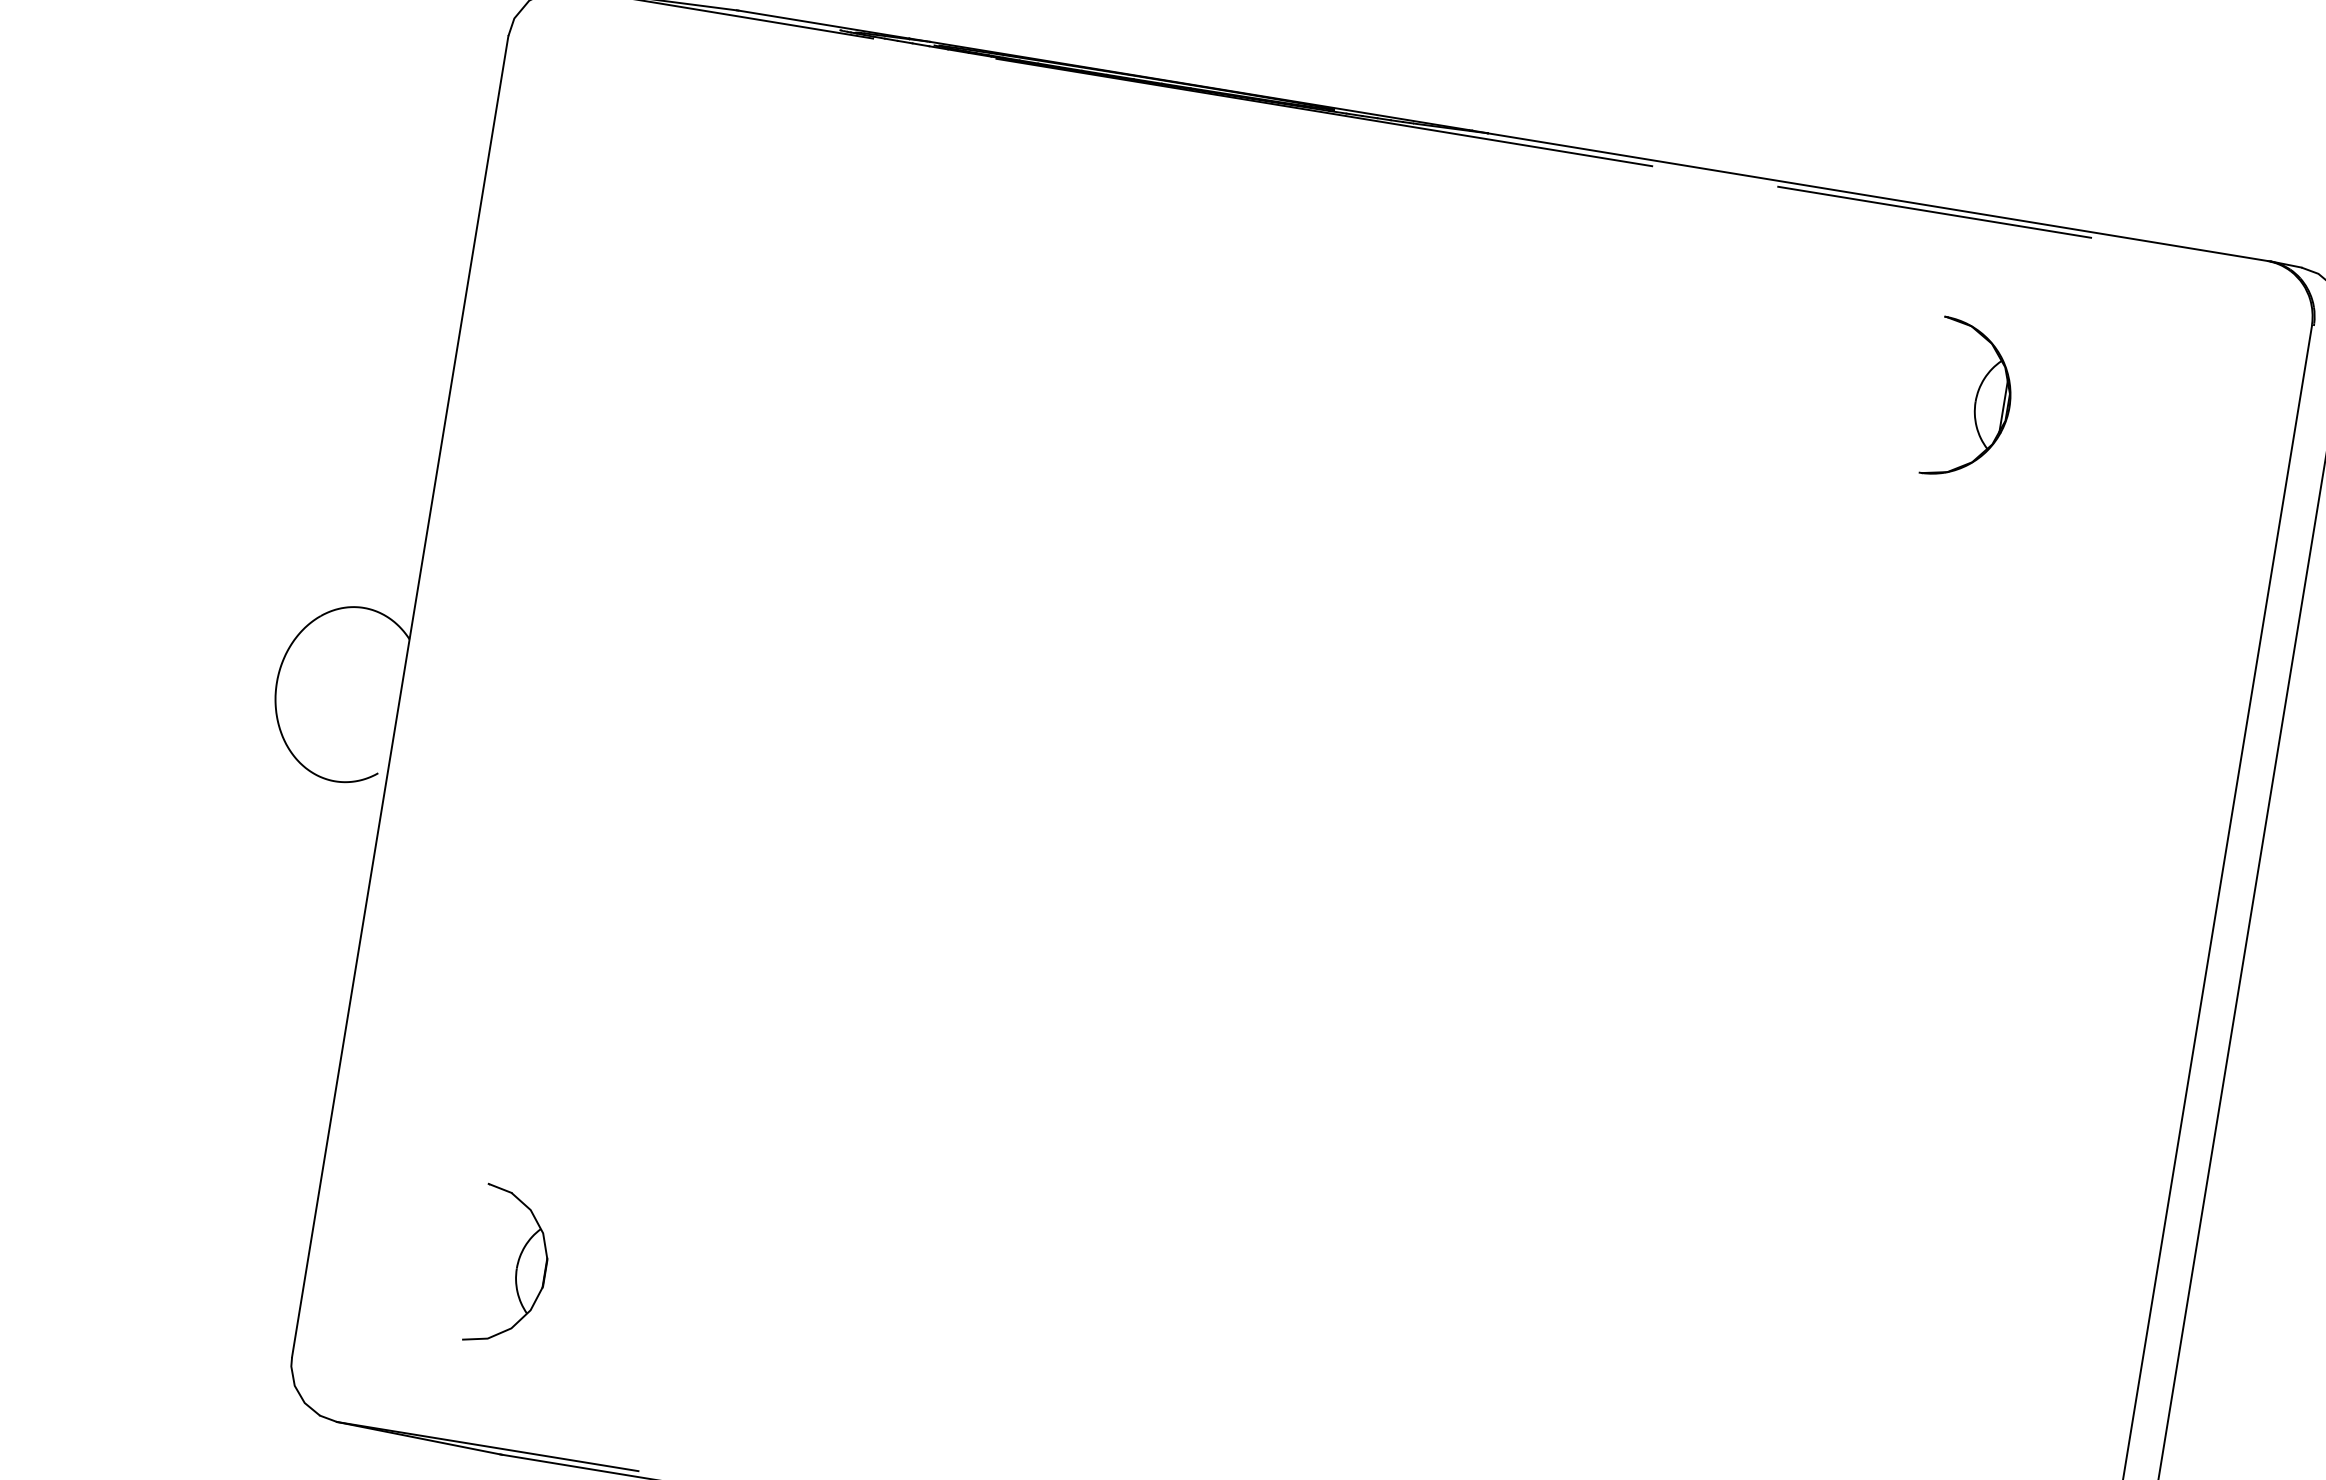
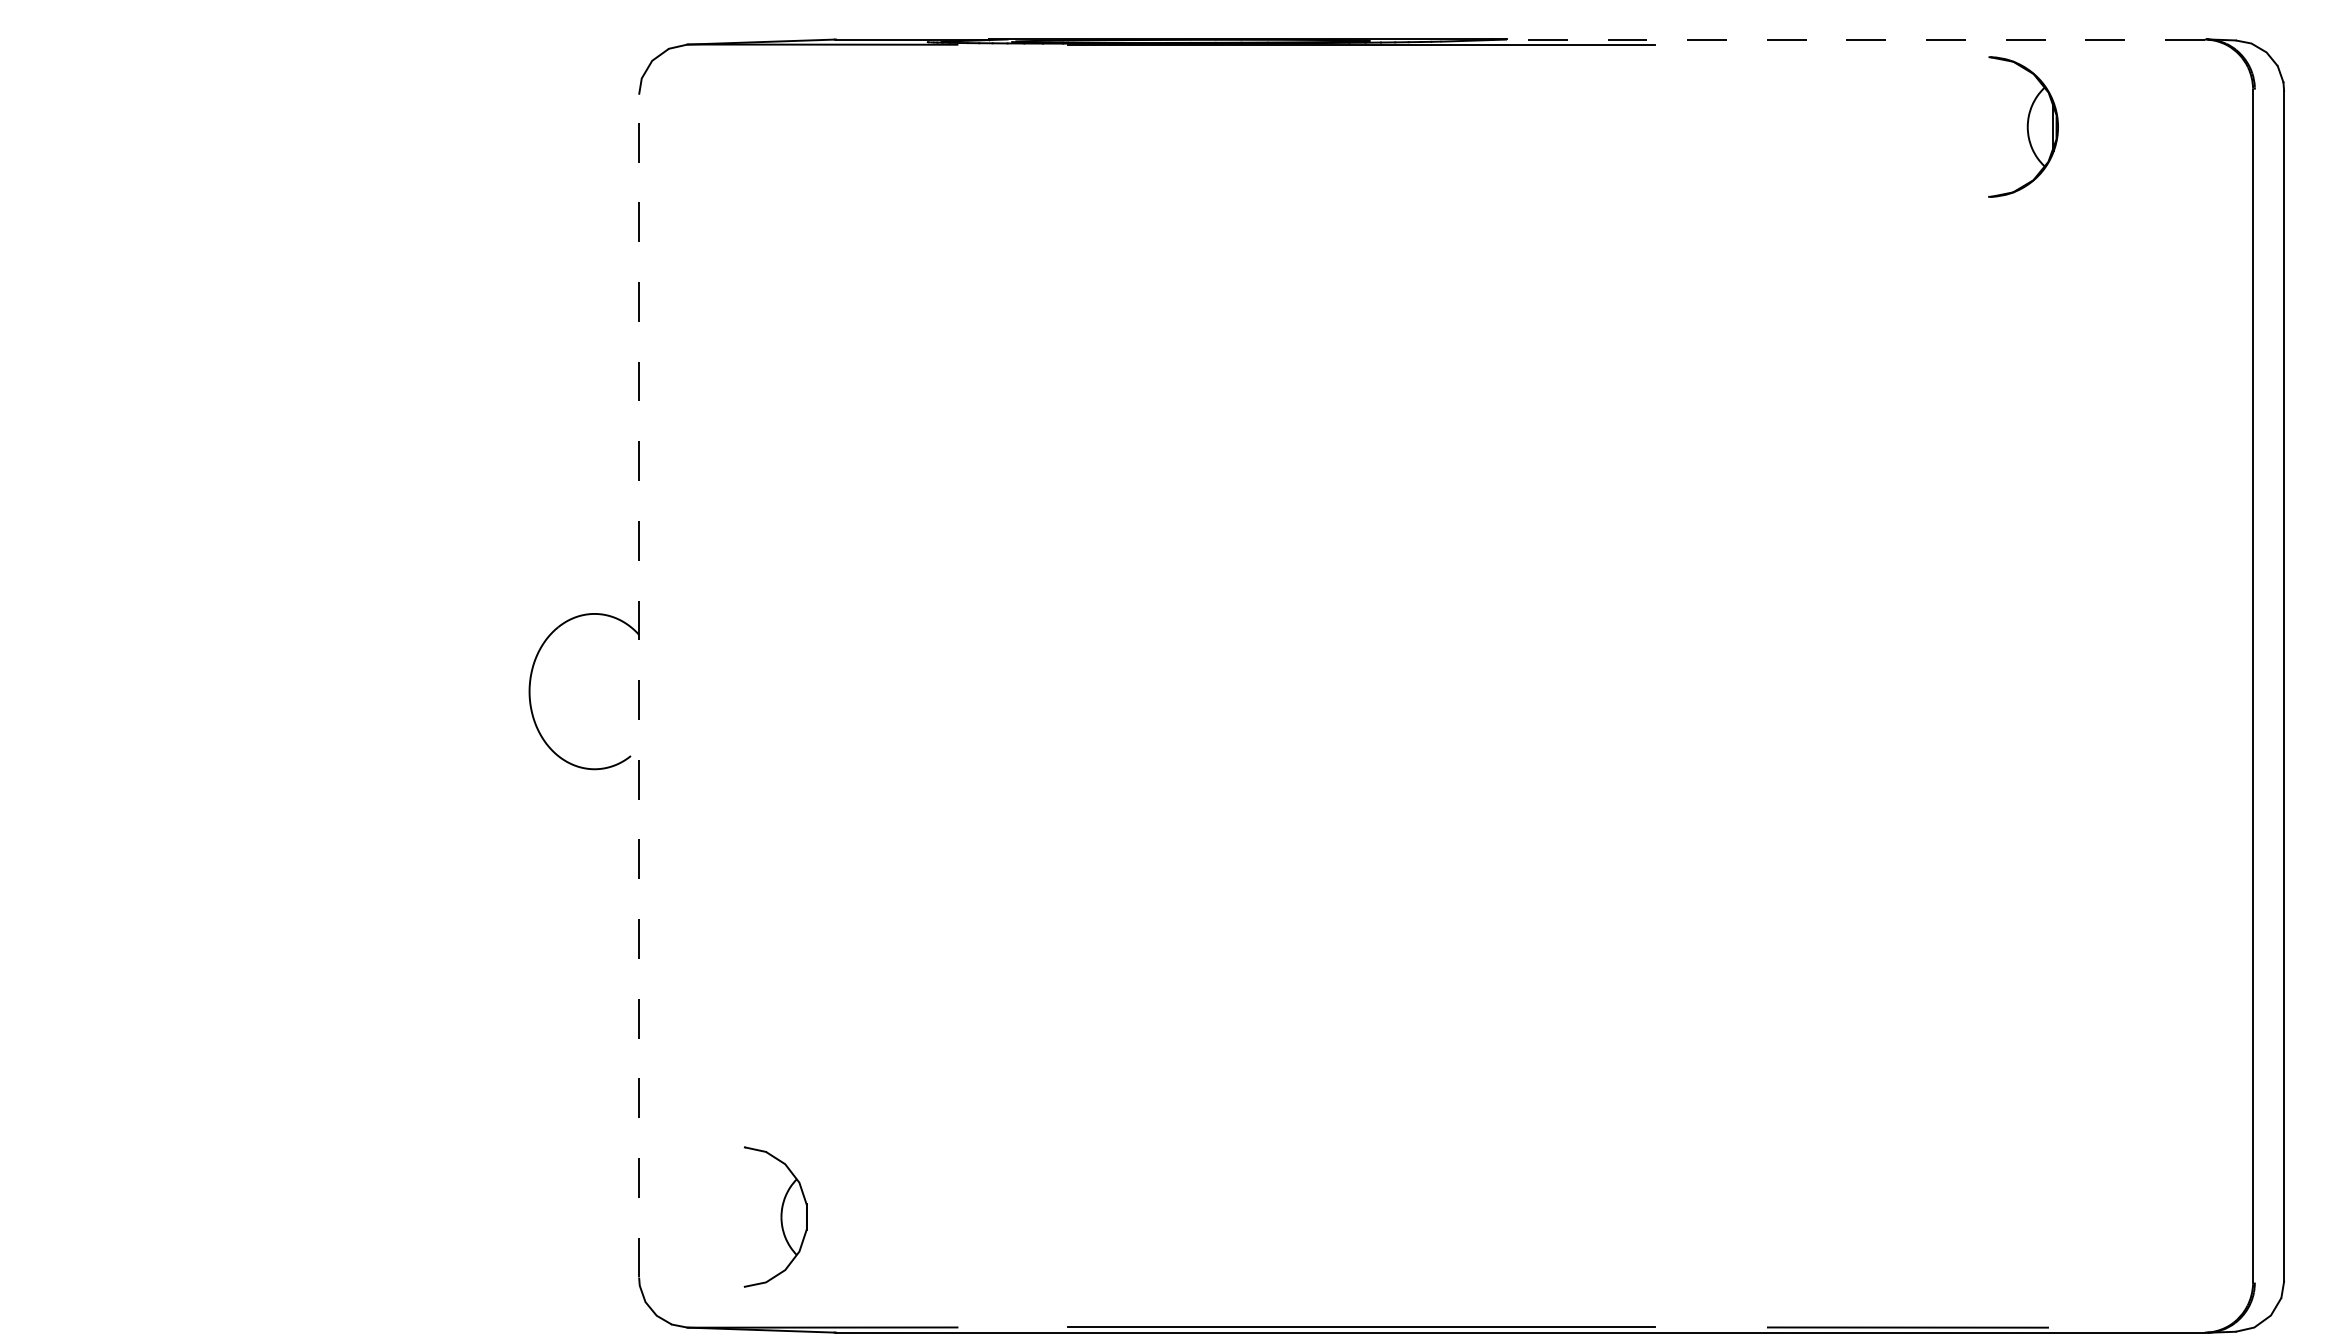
line: (1876, 196) -> (1855, 39), solid -> dashed
line: (1934, 212) -> (1907, 44), removed
part: (1970, 400) -> (2023, 126), moved
line: (400, 696) -> (639, 685), solid -> dashed
part: (510, 1266) -> (775, 1216), moved

